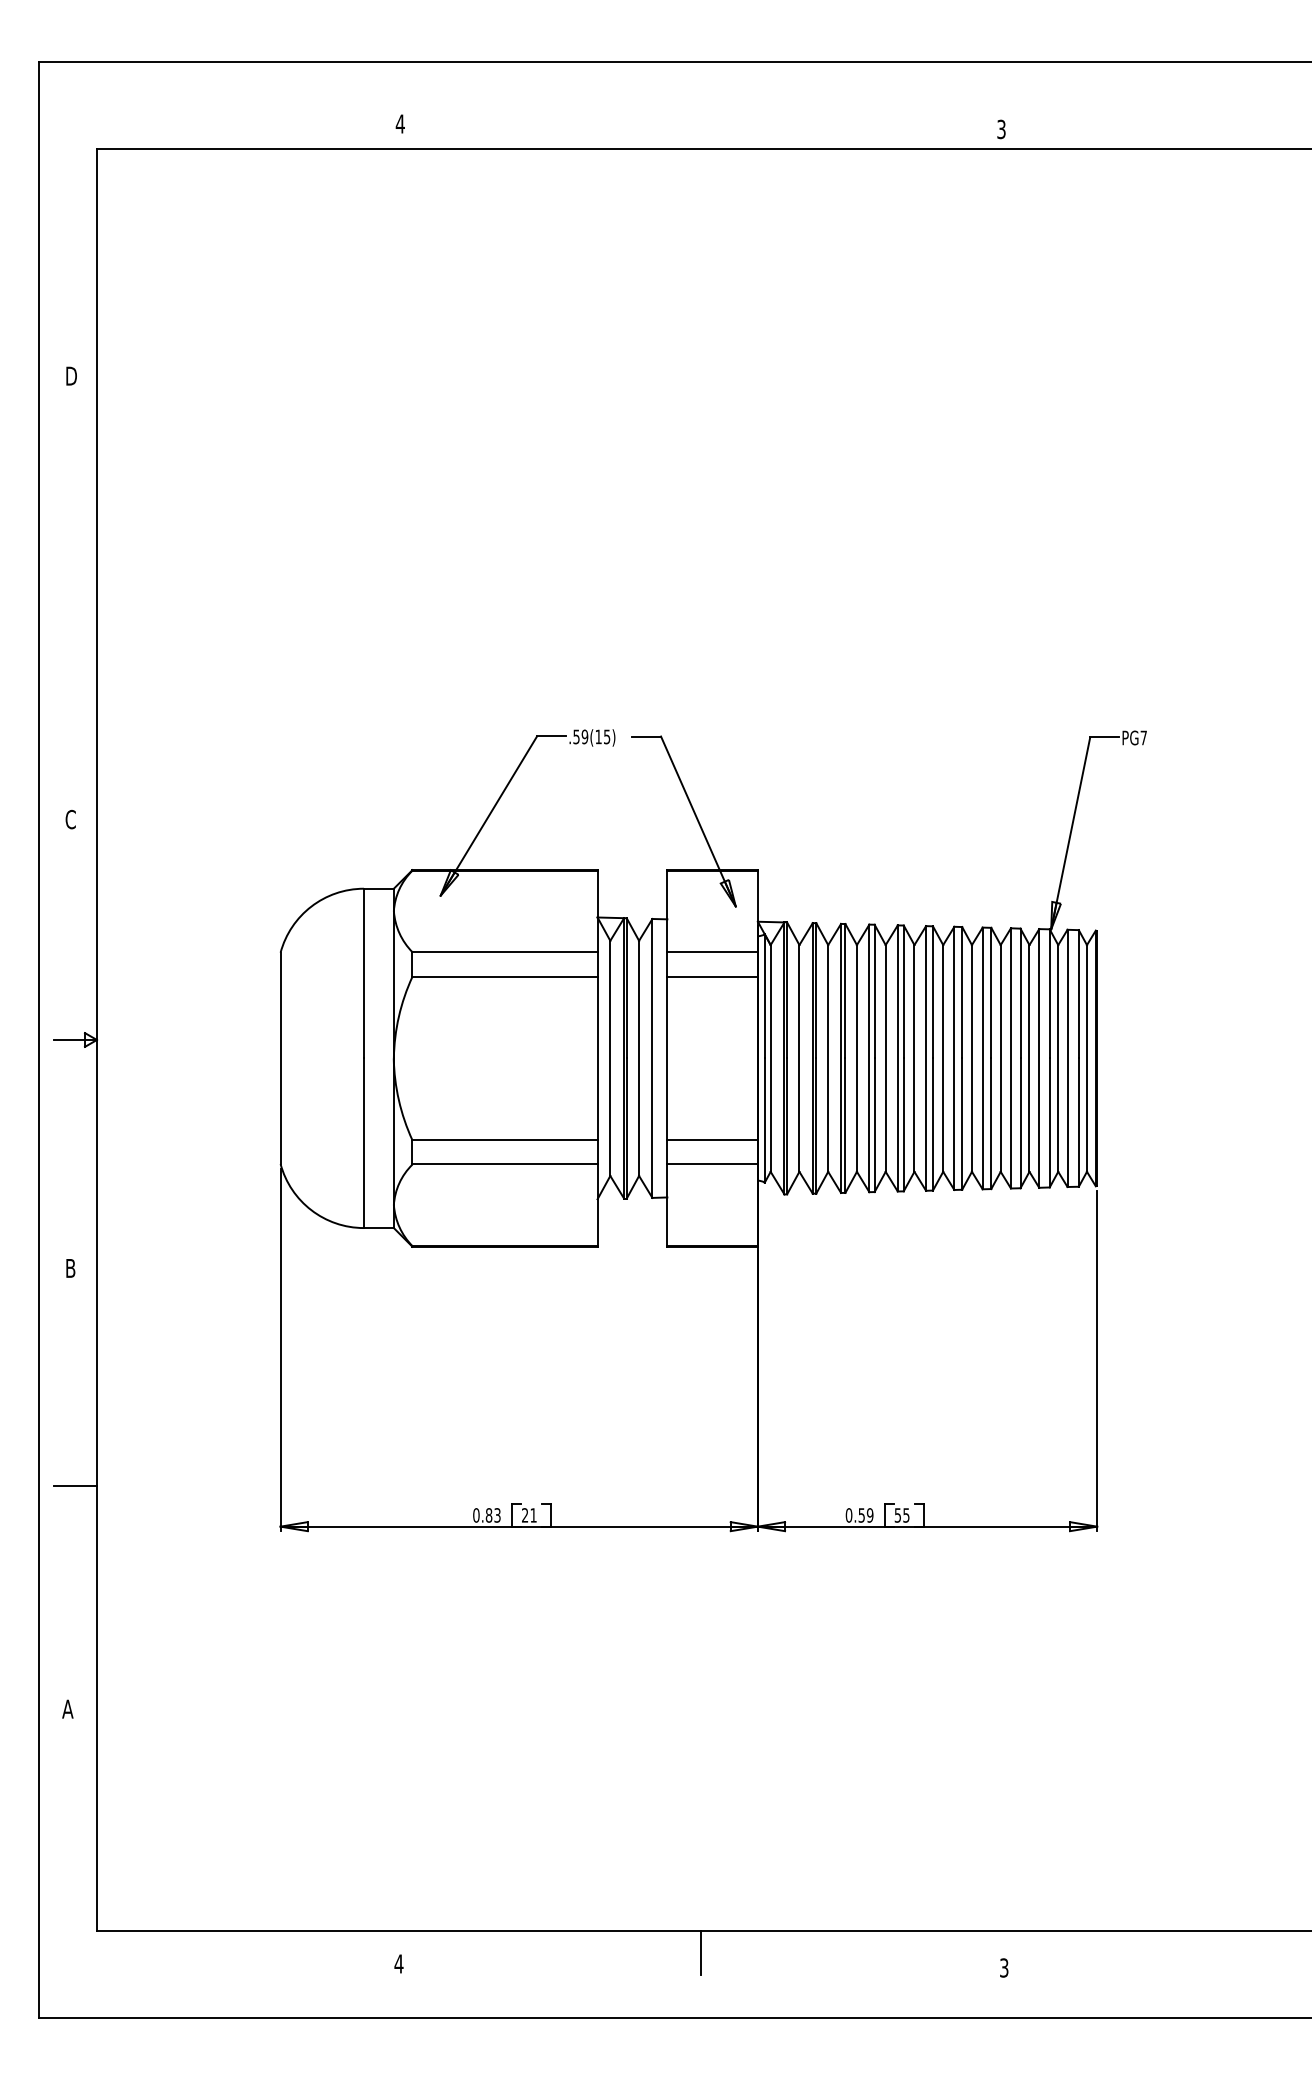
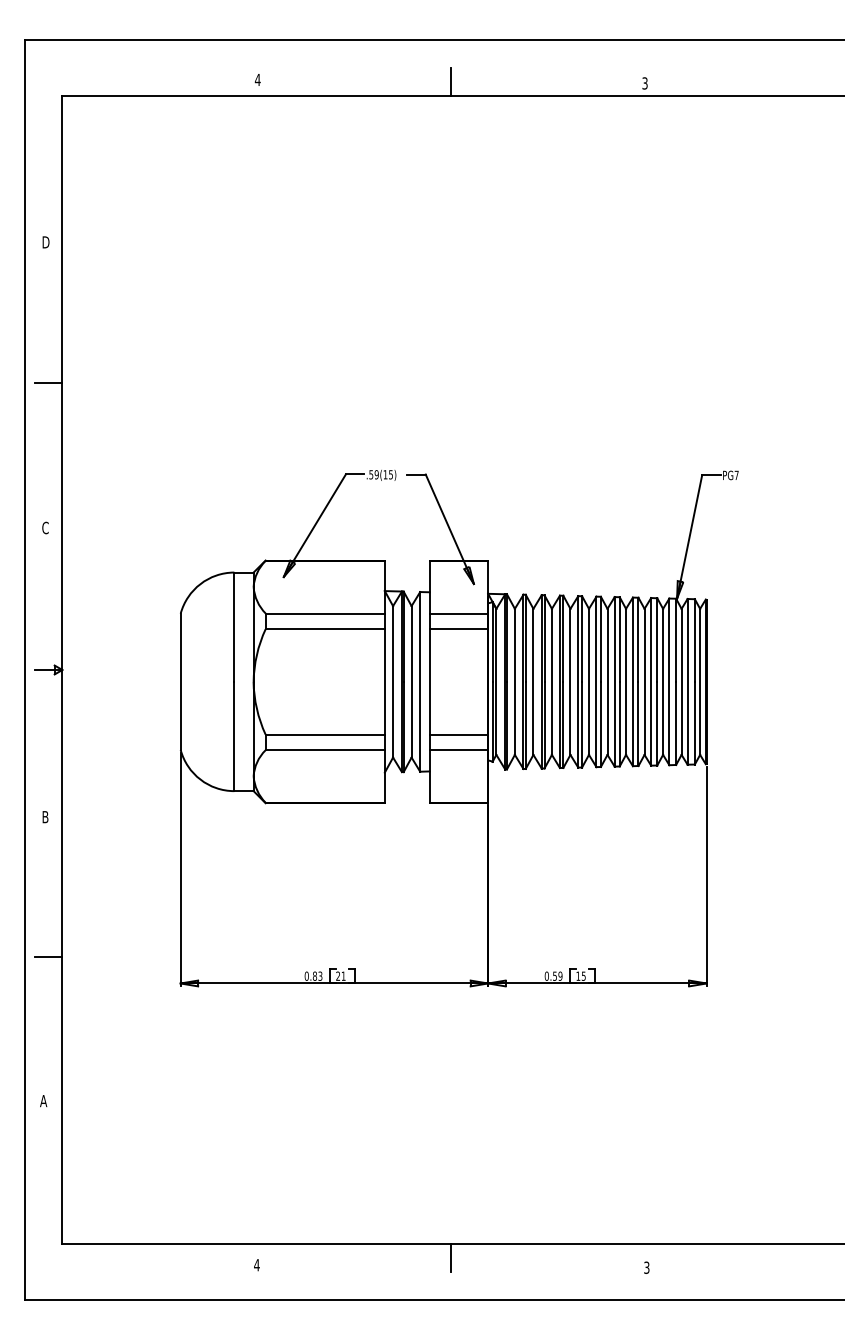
line: (701, 126) -> (451, 81), added
line: (75, 593) -> (48, 382), added
text: (898, 1514) -> (578, 975), 55 -> 15

